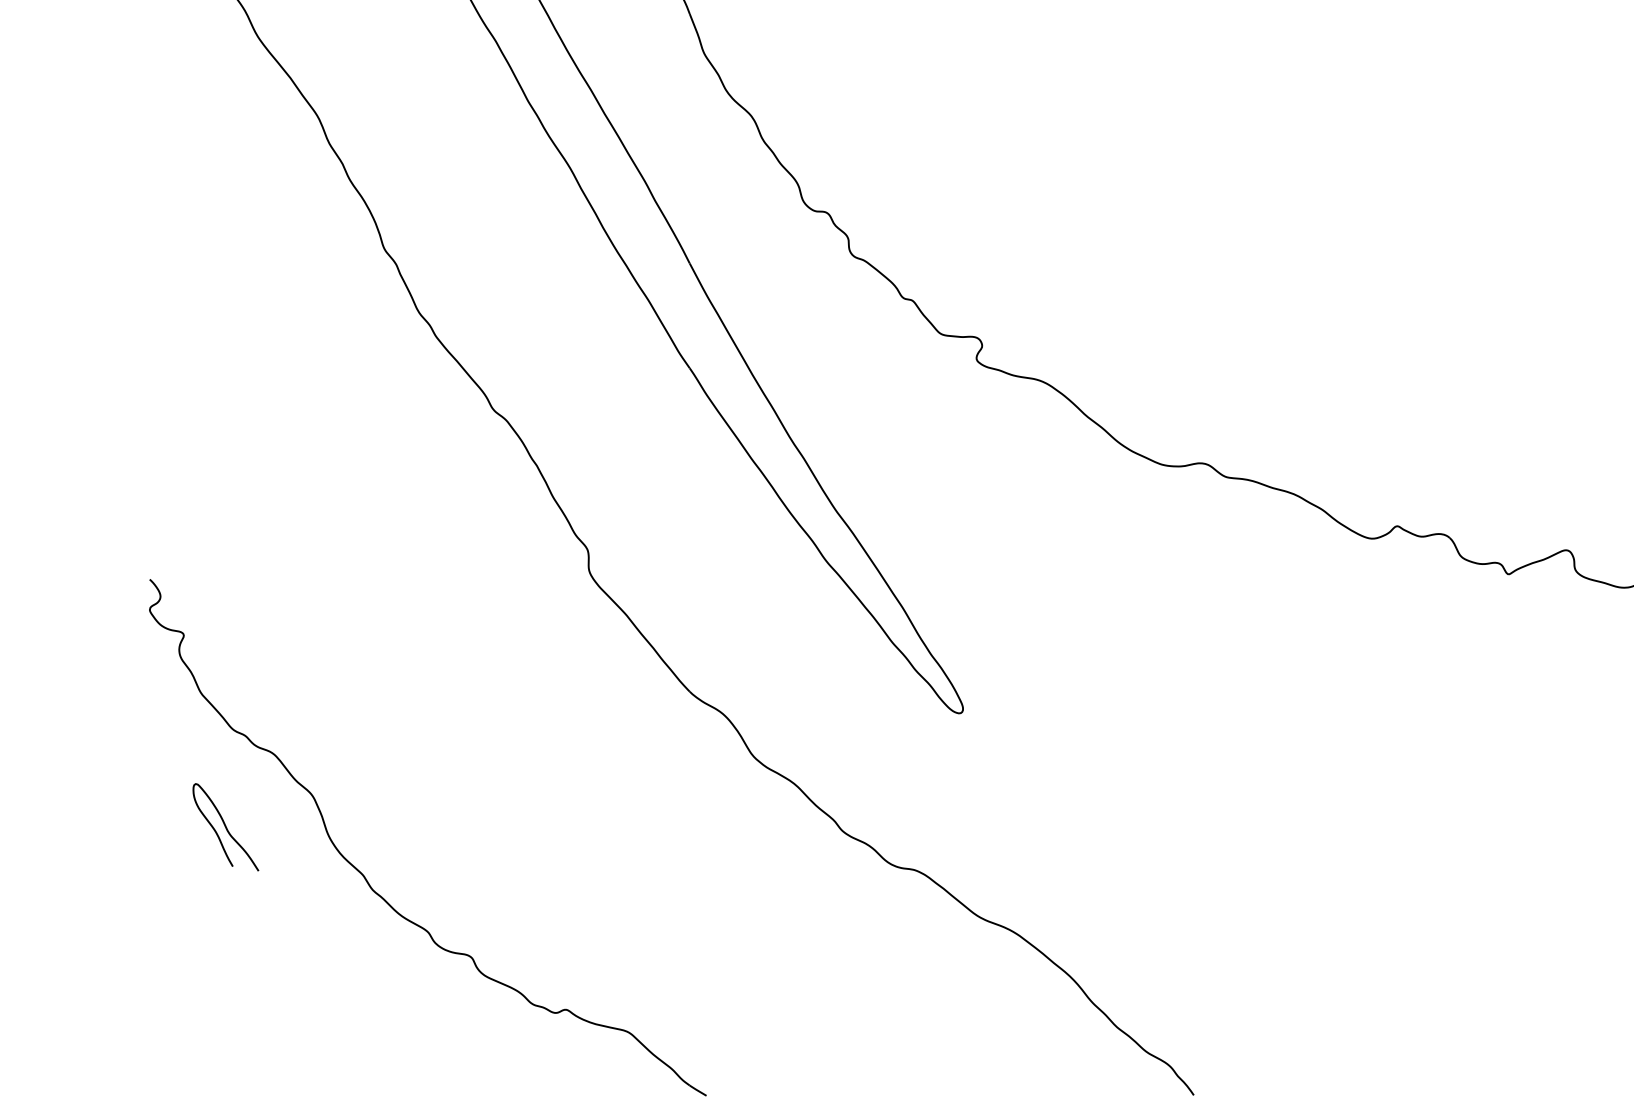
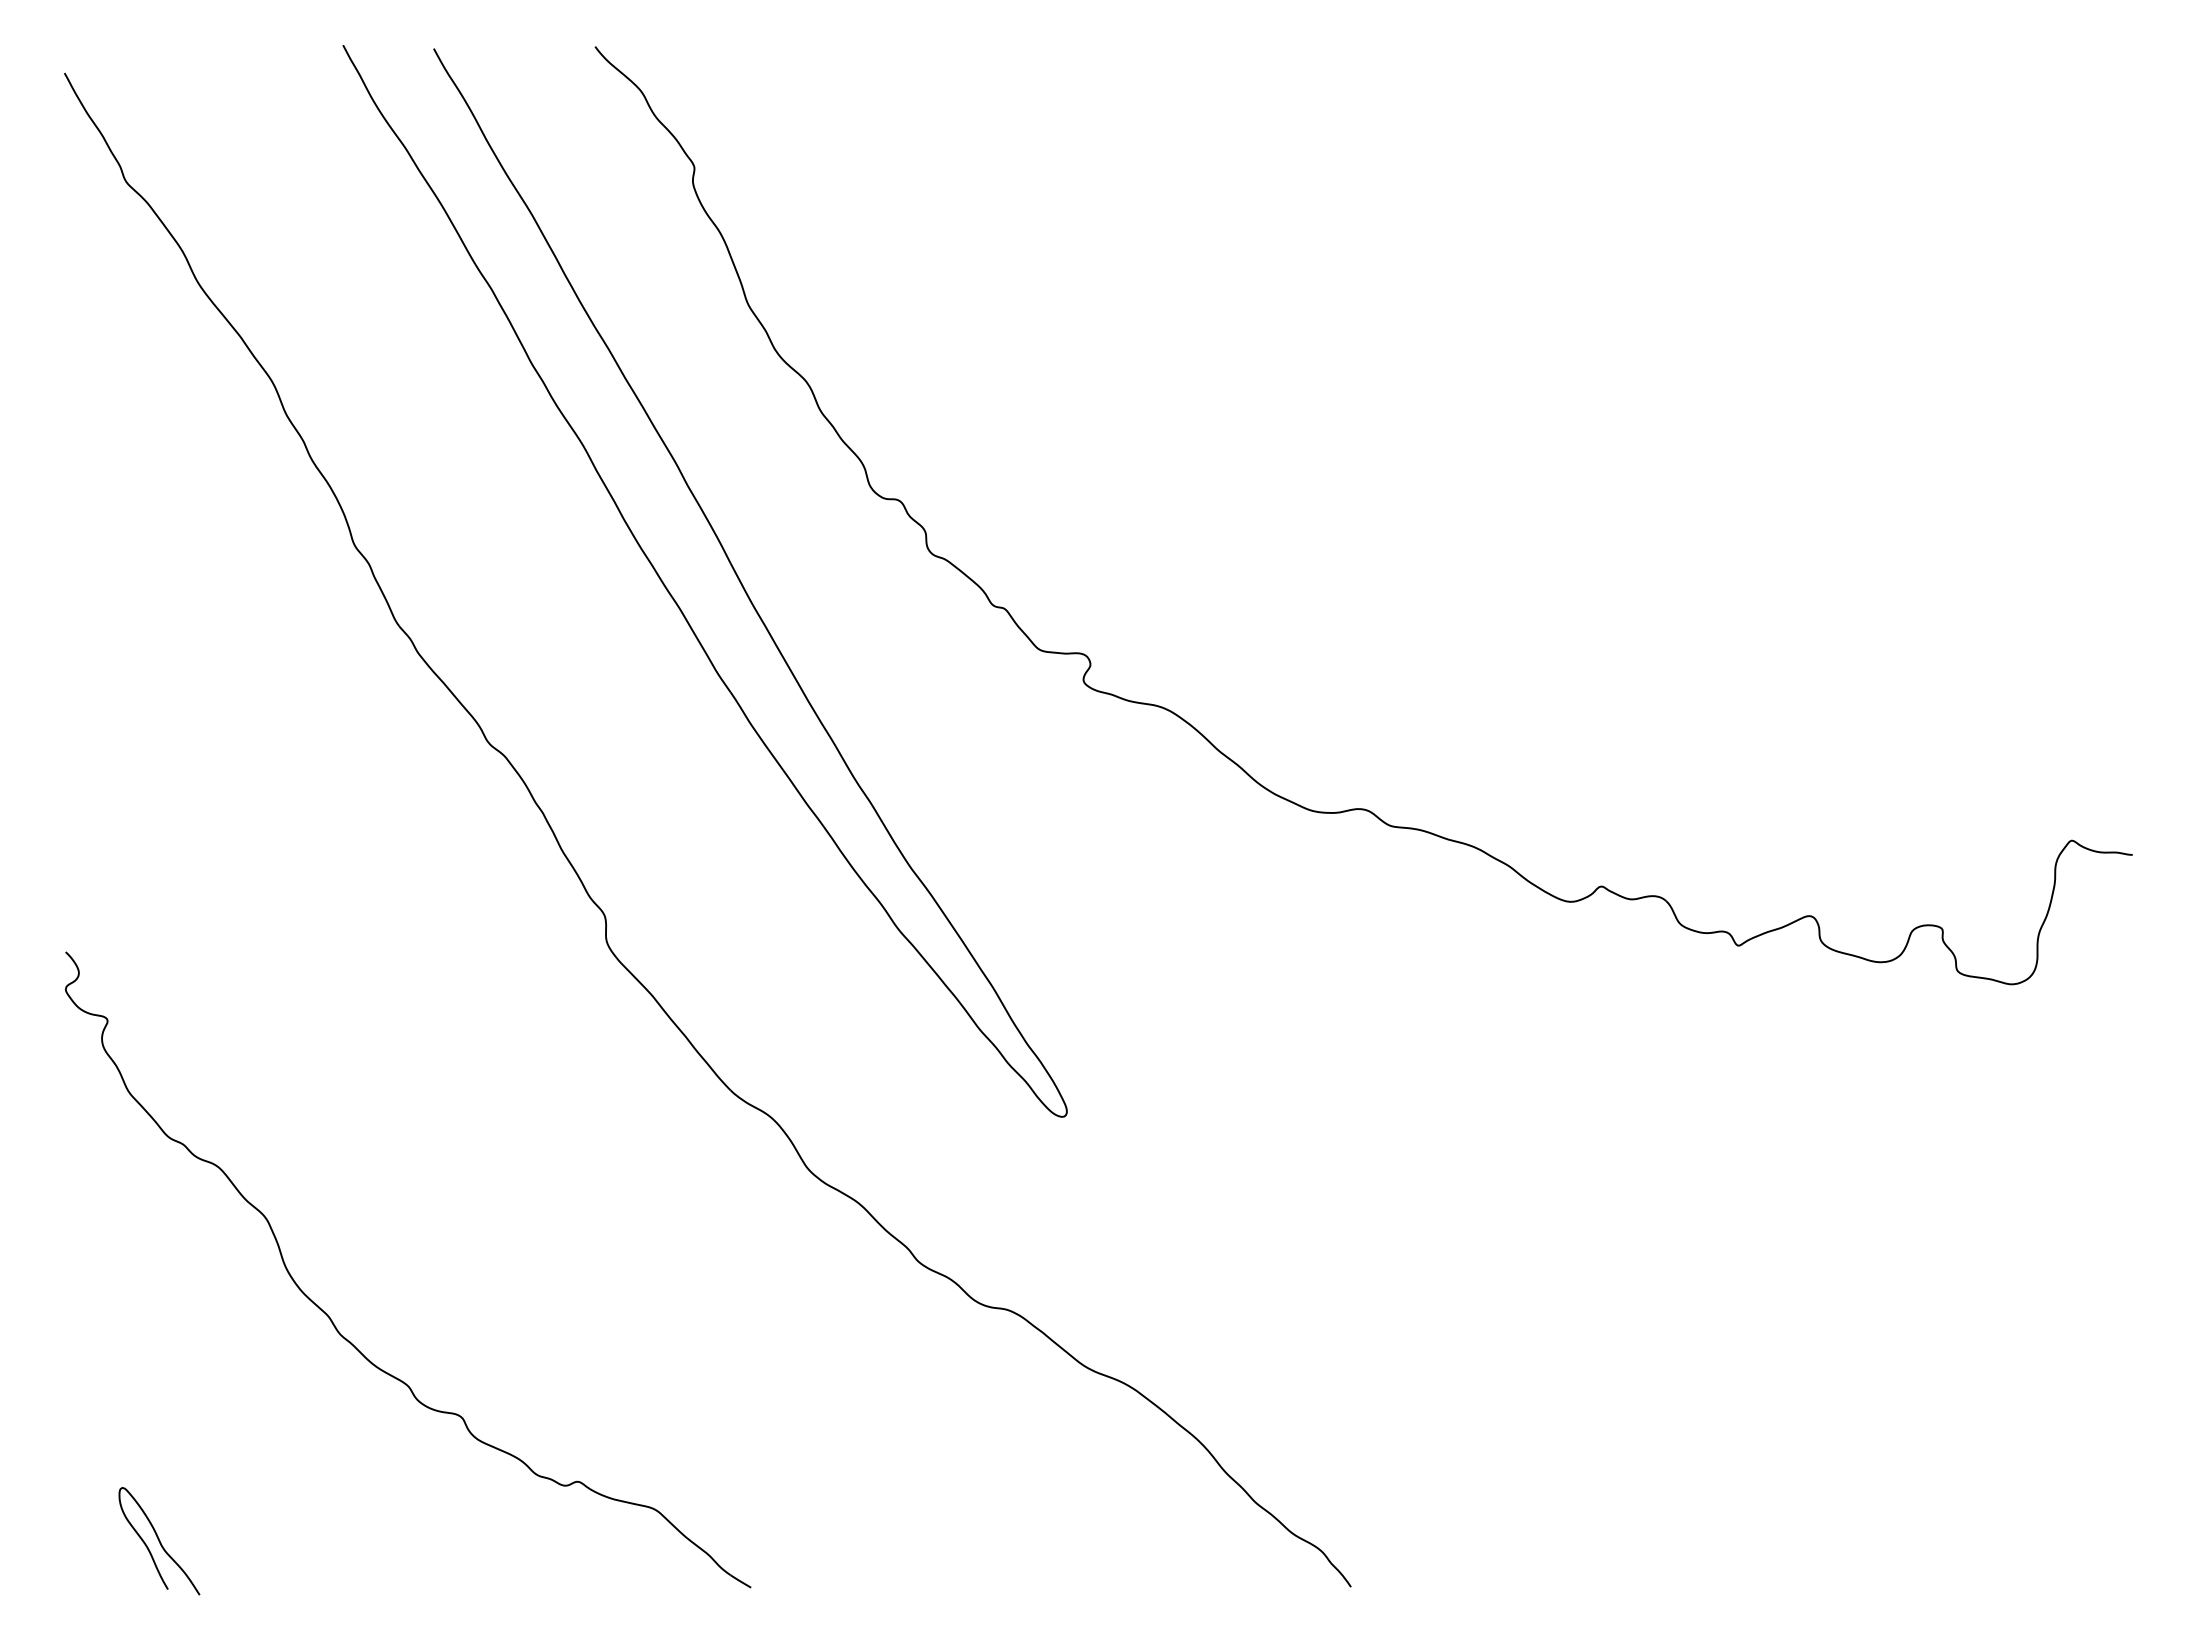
curve: (225, 827) -> (159, 1541), moved

